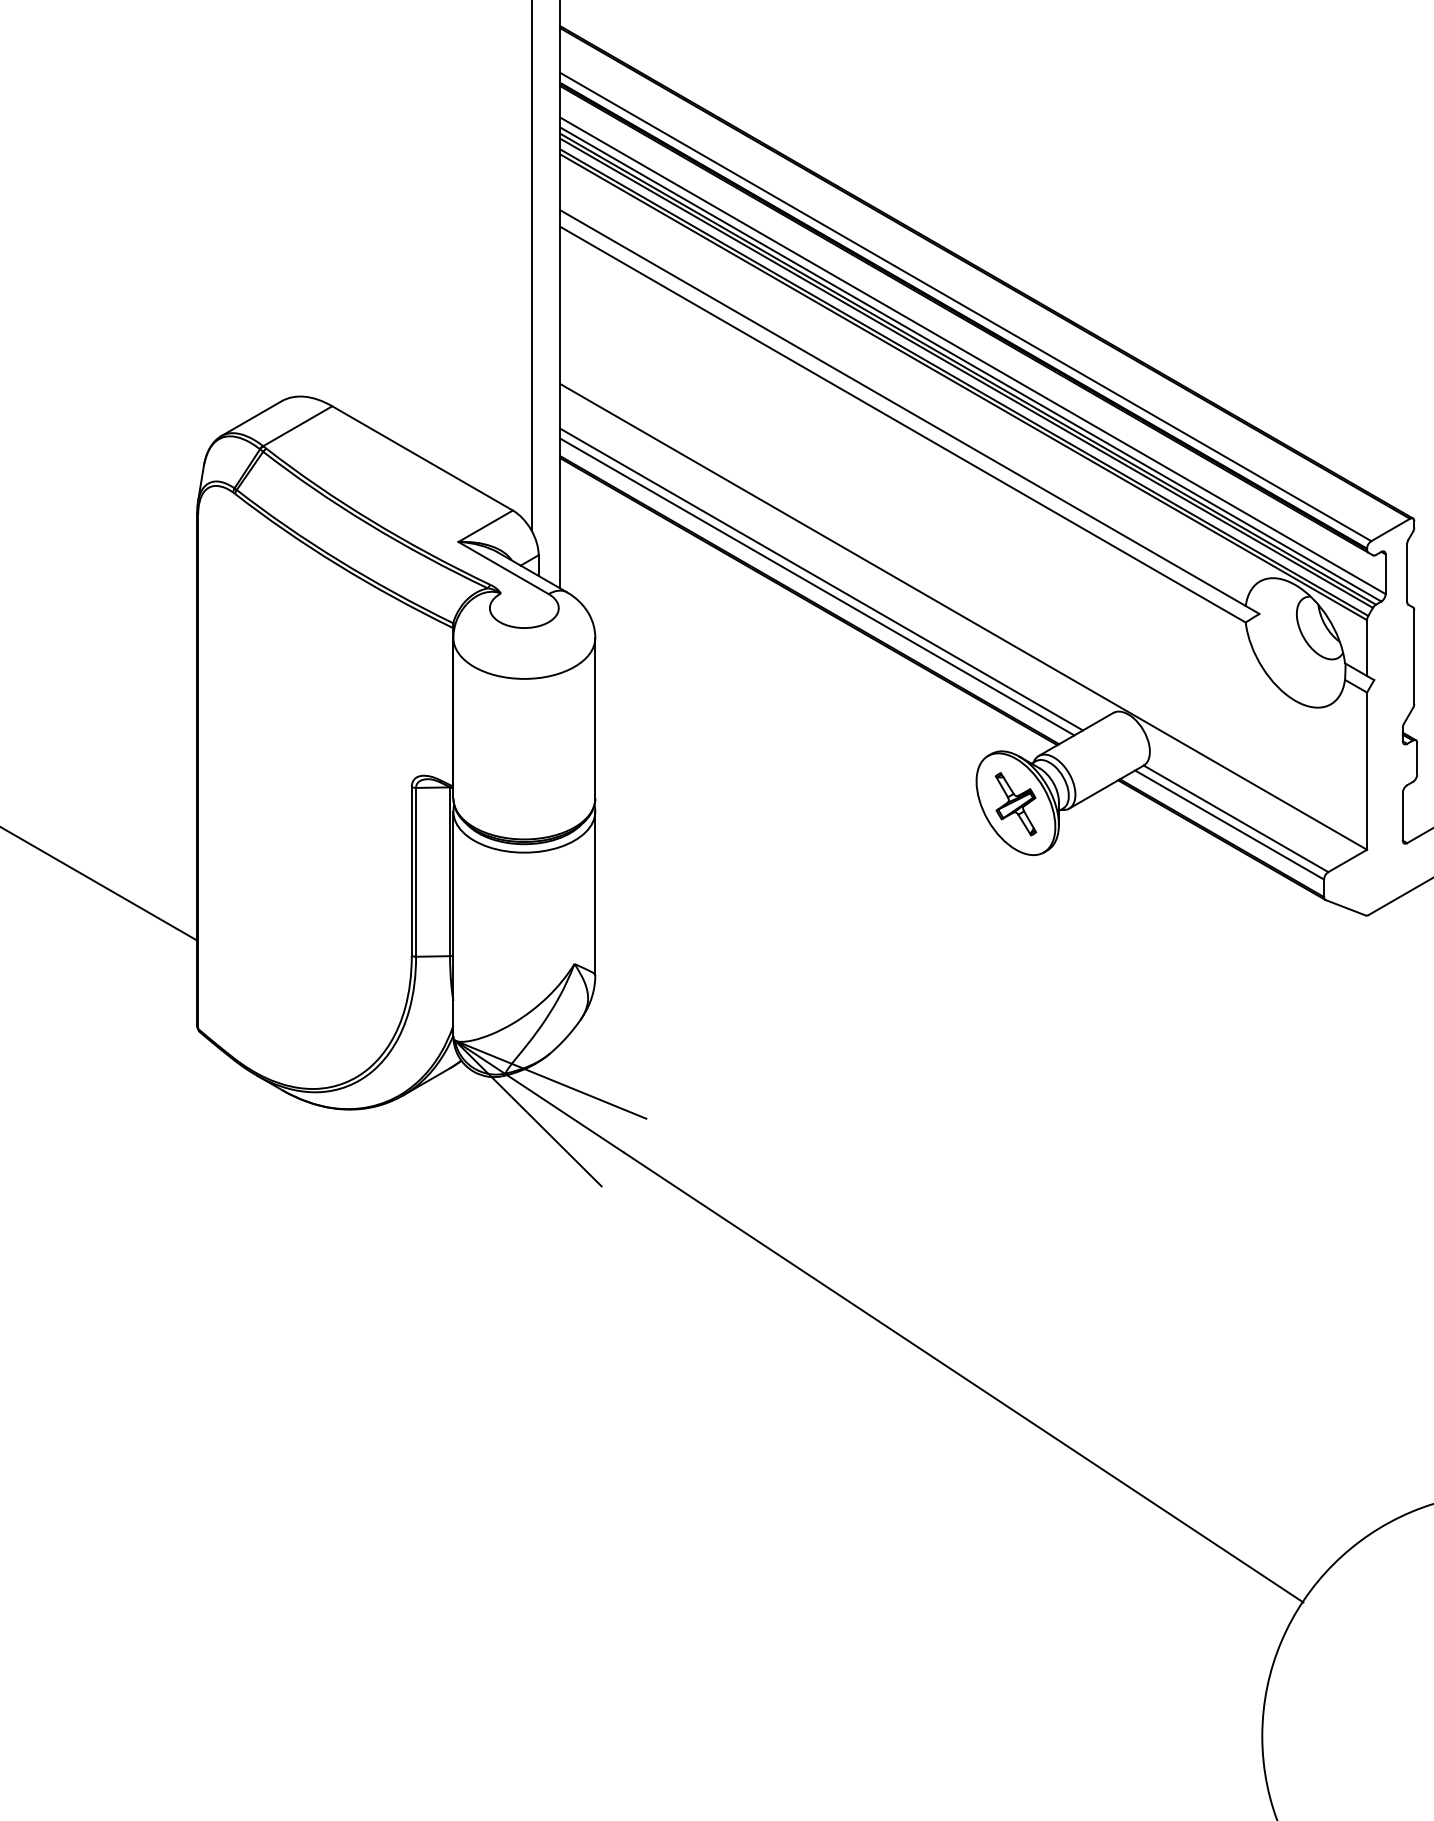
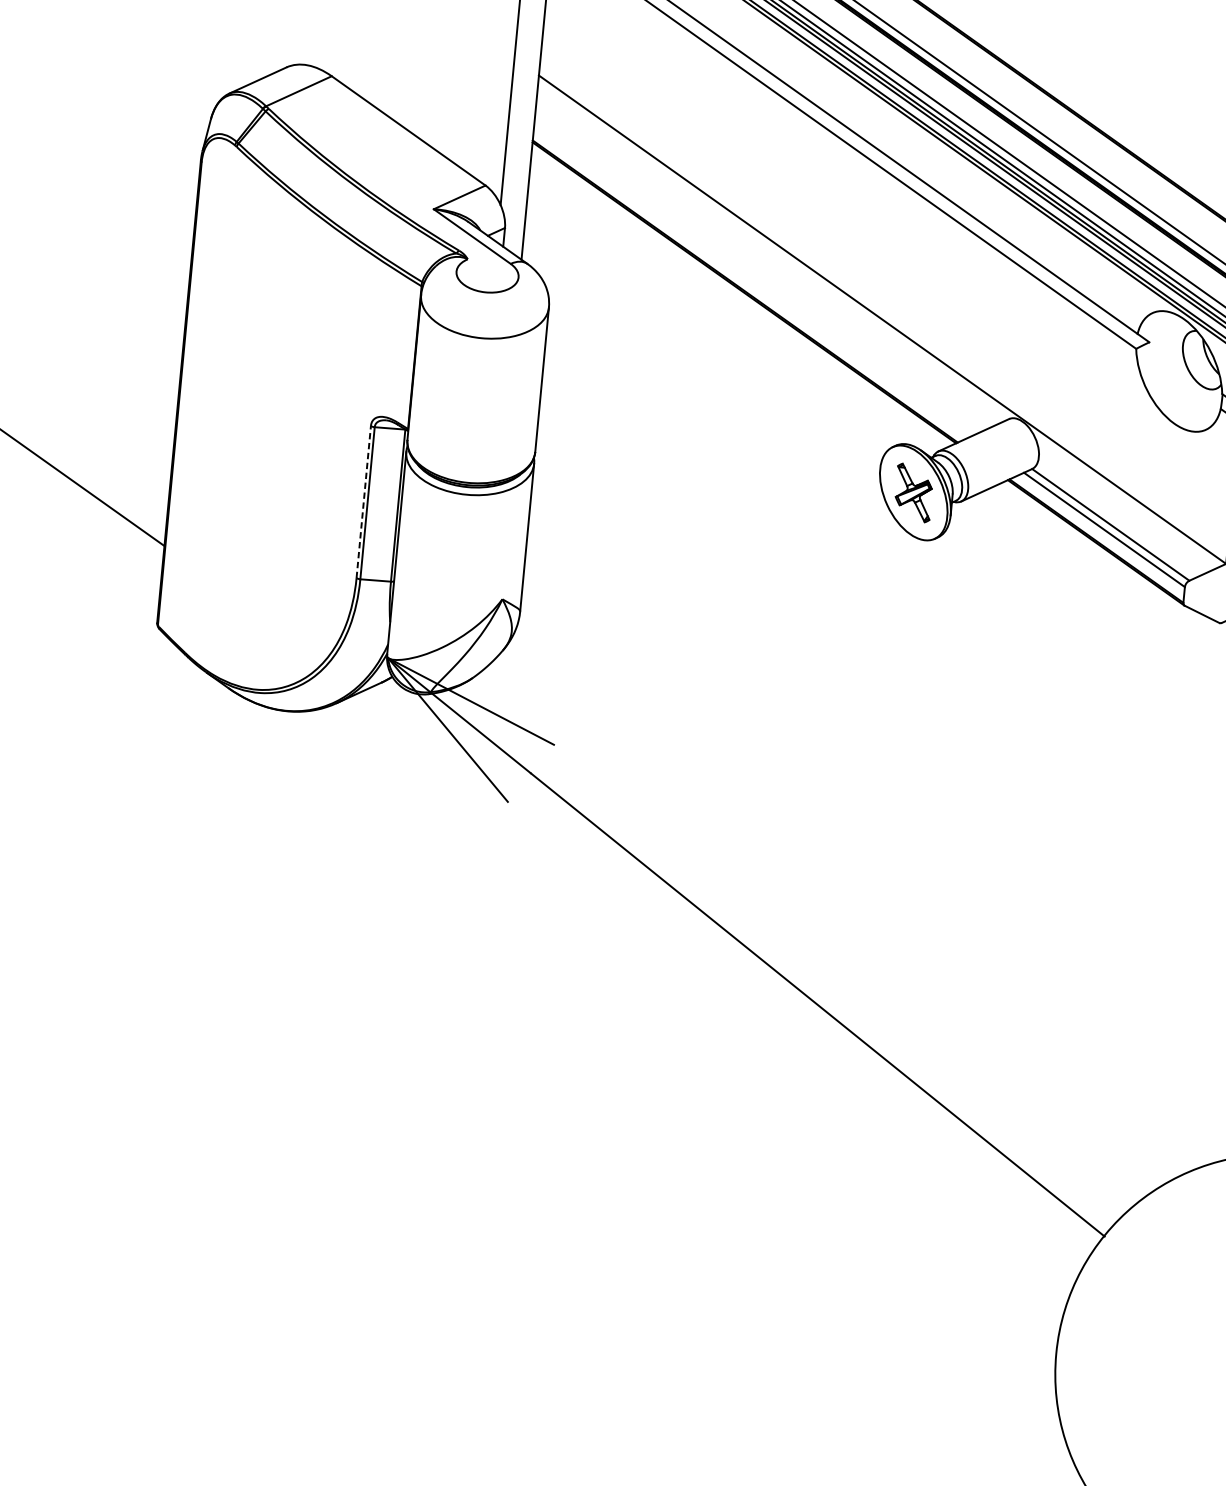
line: (821, 579) -> (757, 273), removed
line: (817, 586) -> (753, 279), removed
line: (411, 870) -> (363, 501), solid -> dashed

